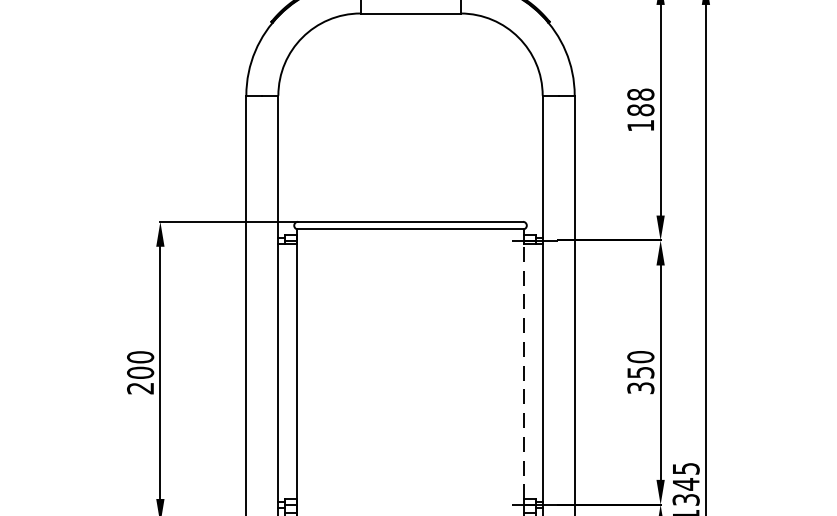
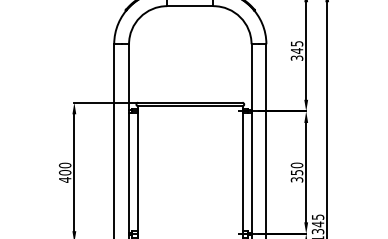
text: (639, 109) -> (296, 50), 188 -> 345
line: (523, 370) -> (242, 171), dashed -> solid
text: (139, 387) -> (64, 179), 200 -> 400

